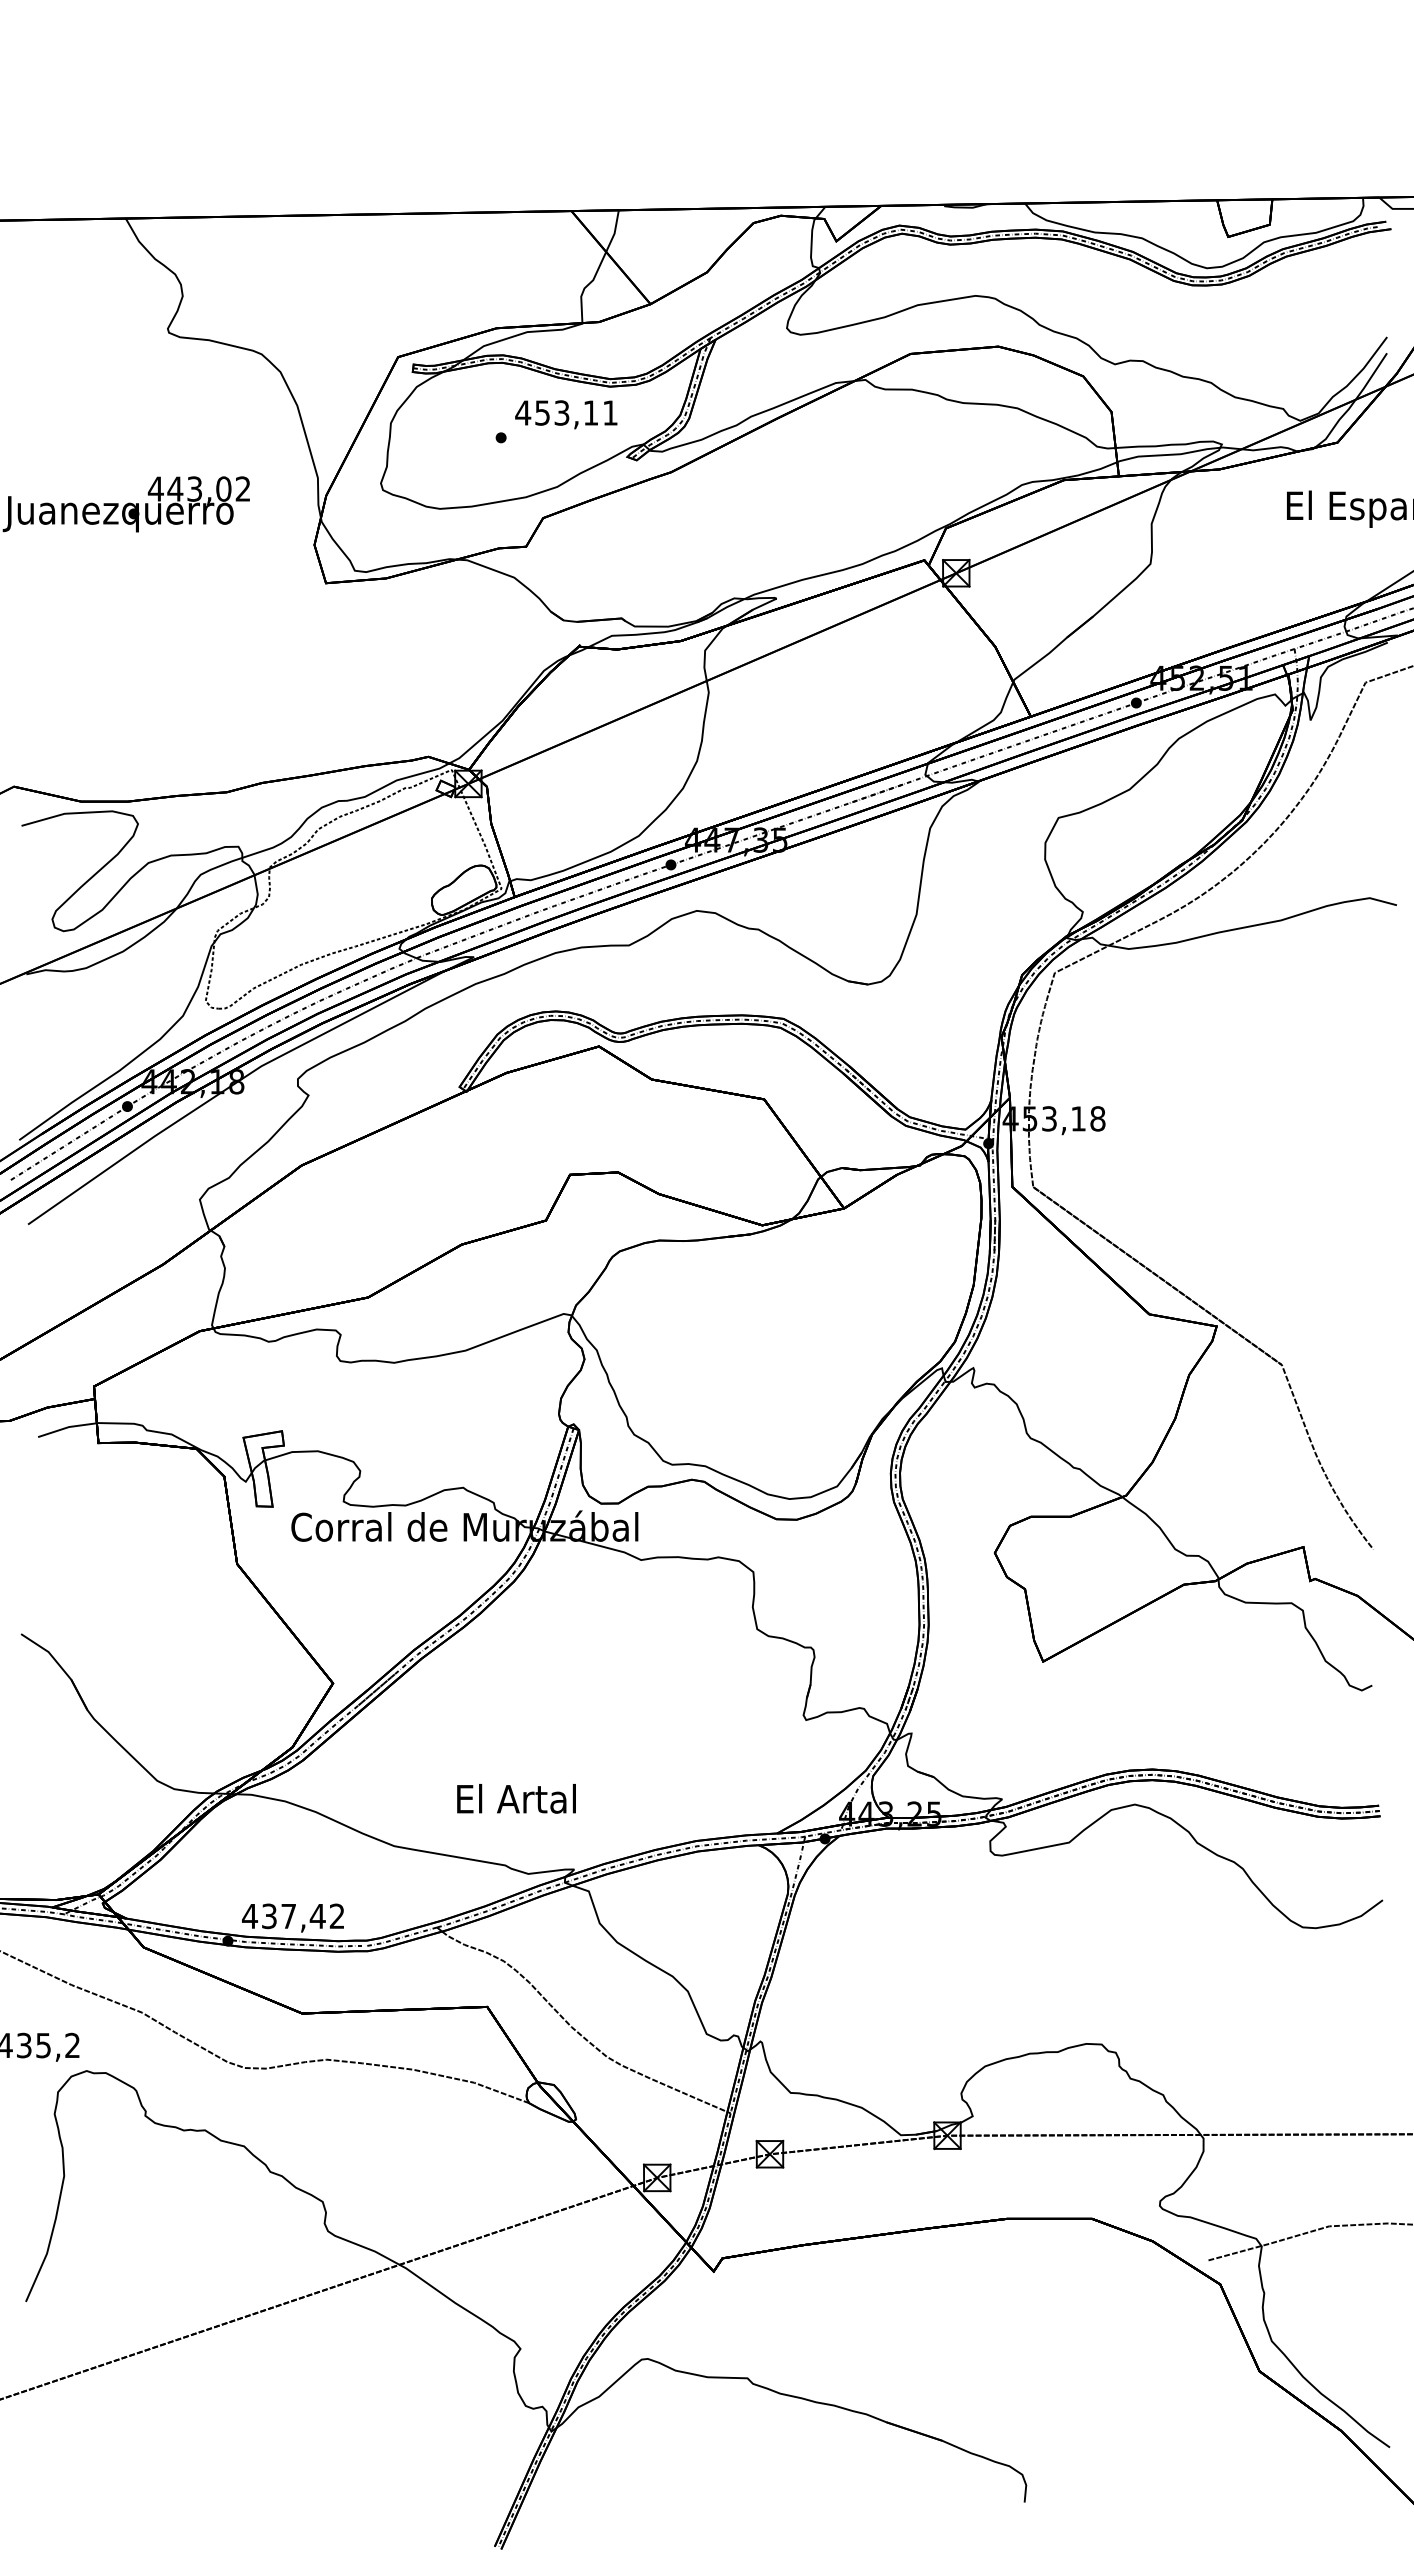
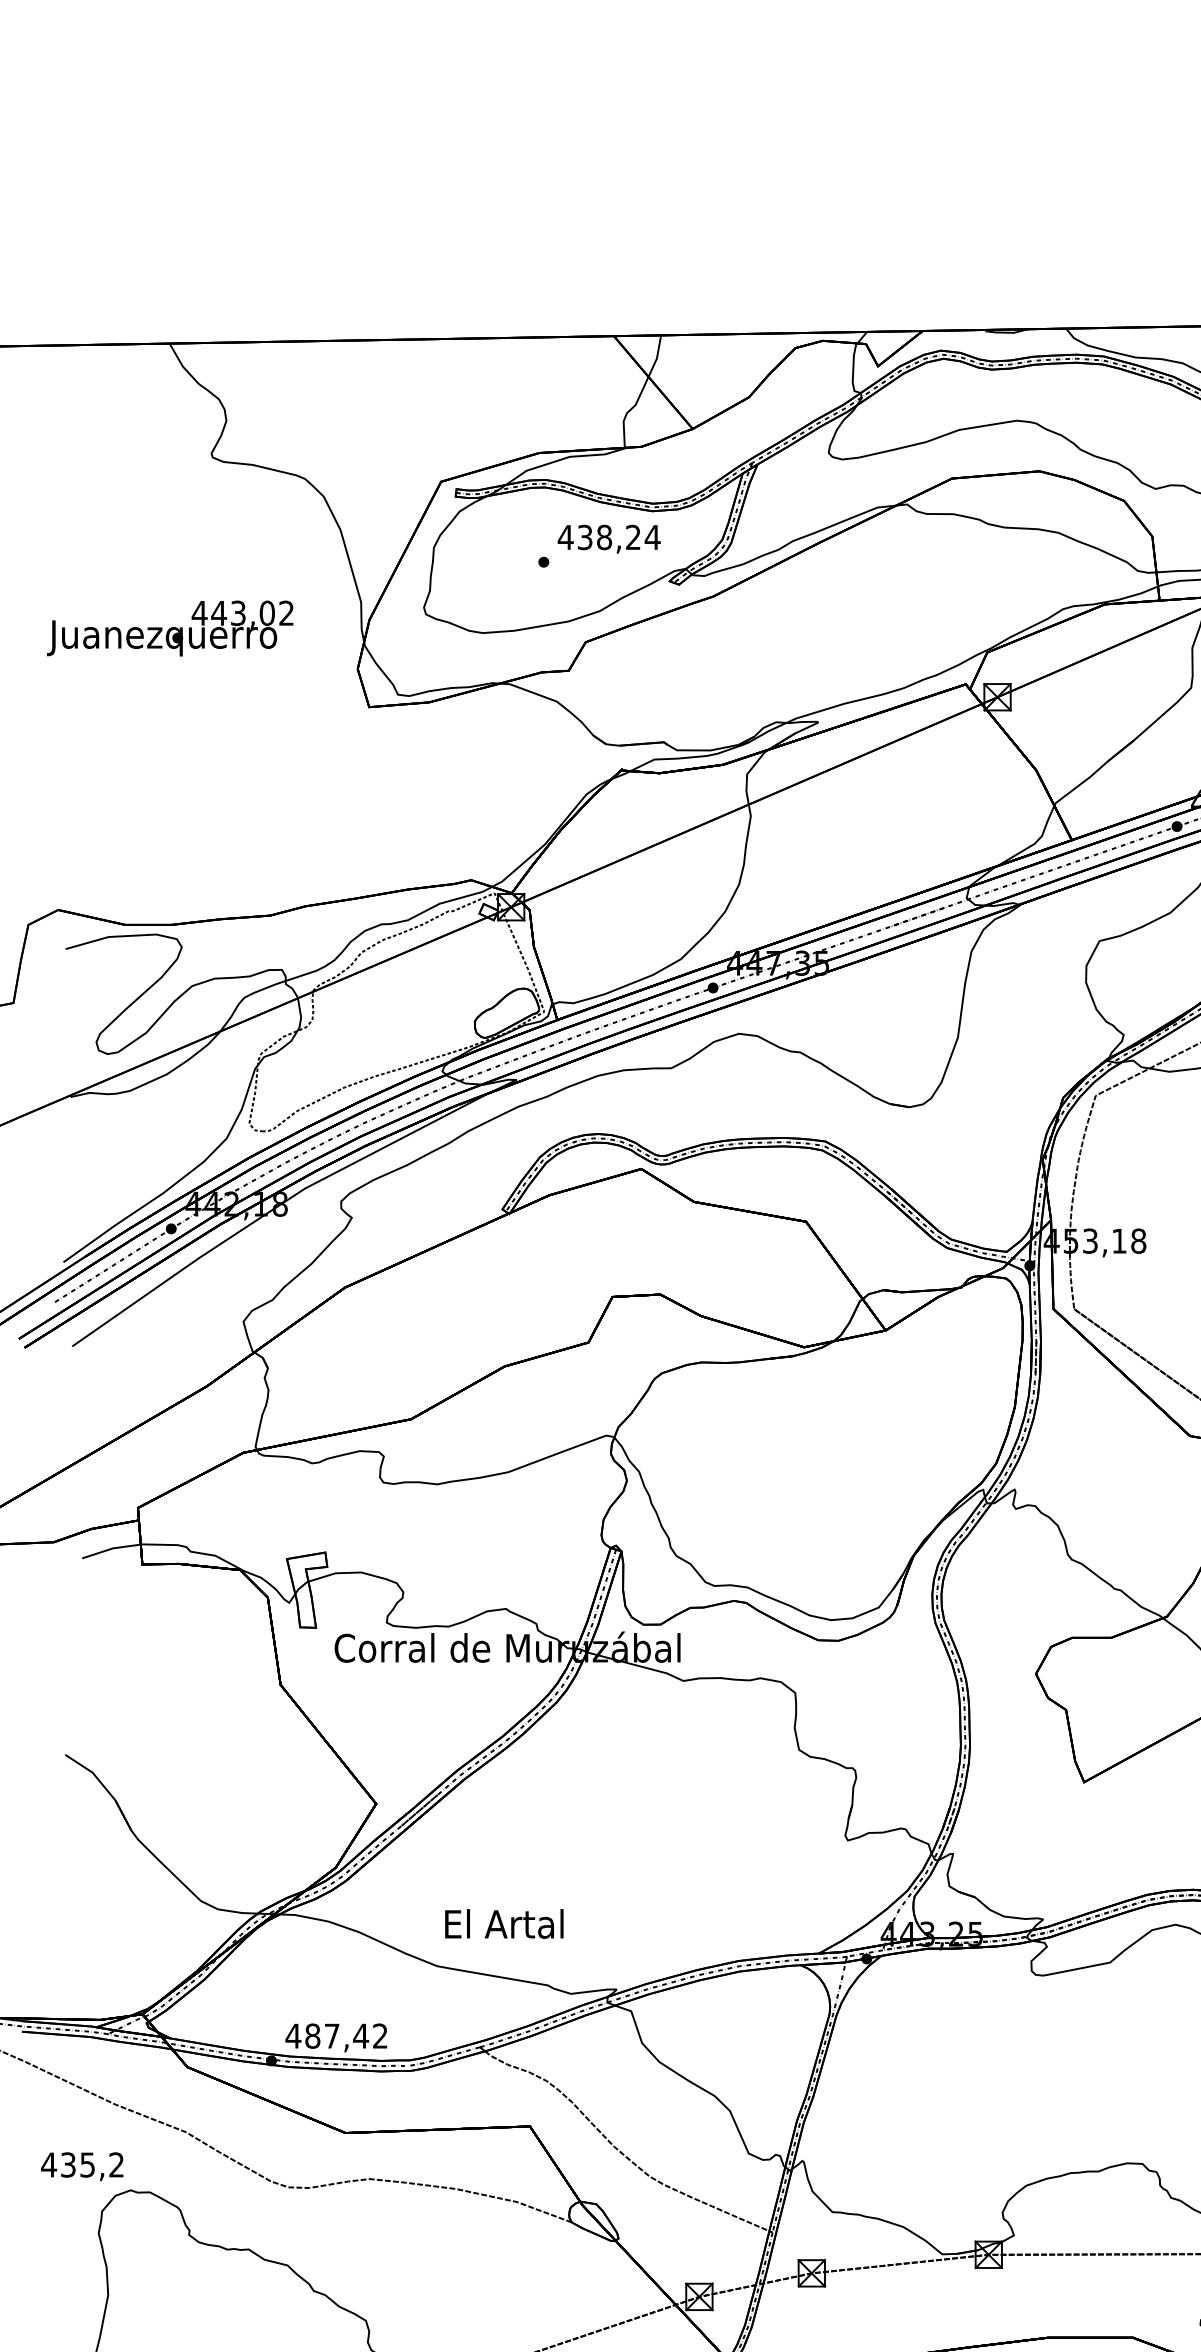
text: (577, 412) -> (619, 536), 453,11 -> 438,24
text: (516, 1798) -> (504, 1923), moved
text: (269, 1916) -> (312, 2036), 437,42 -> 487,42

